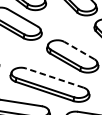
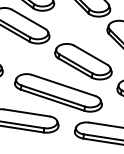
line: (79, 50) -> (90, 55), dashed -> solid
line: (54, 78) -> (63, 85), dashed -> solid

